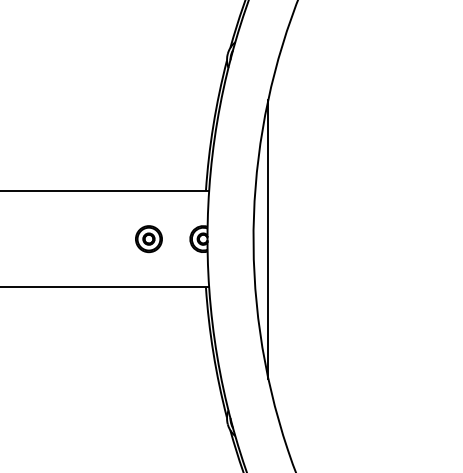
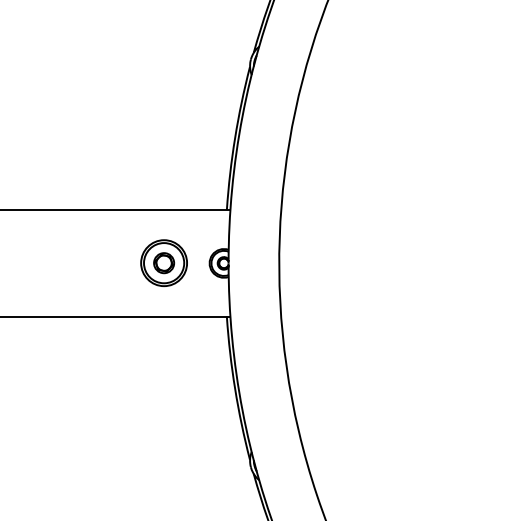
line: (268, 238) -> (295, 262), removed
part: (148, 239) -> (163, 263), size x1.6

